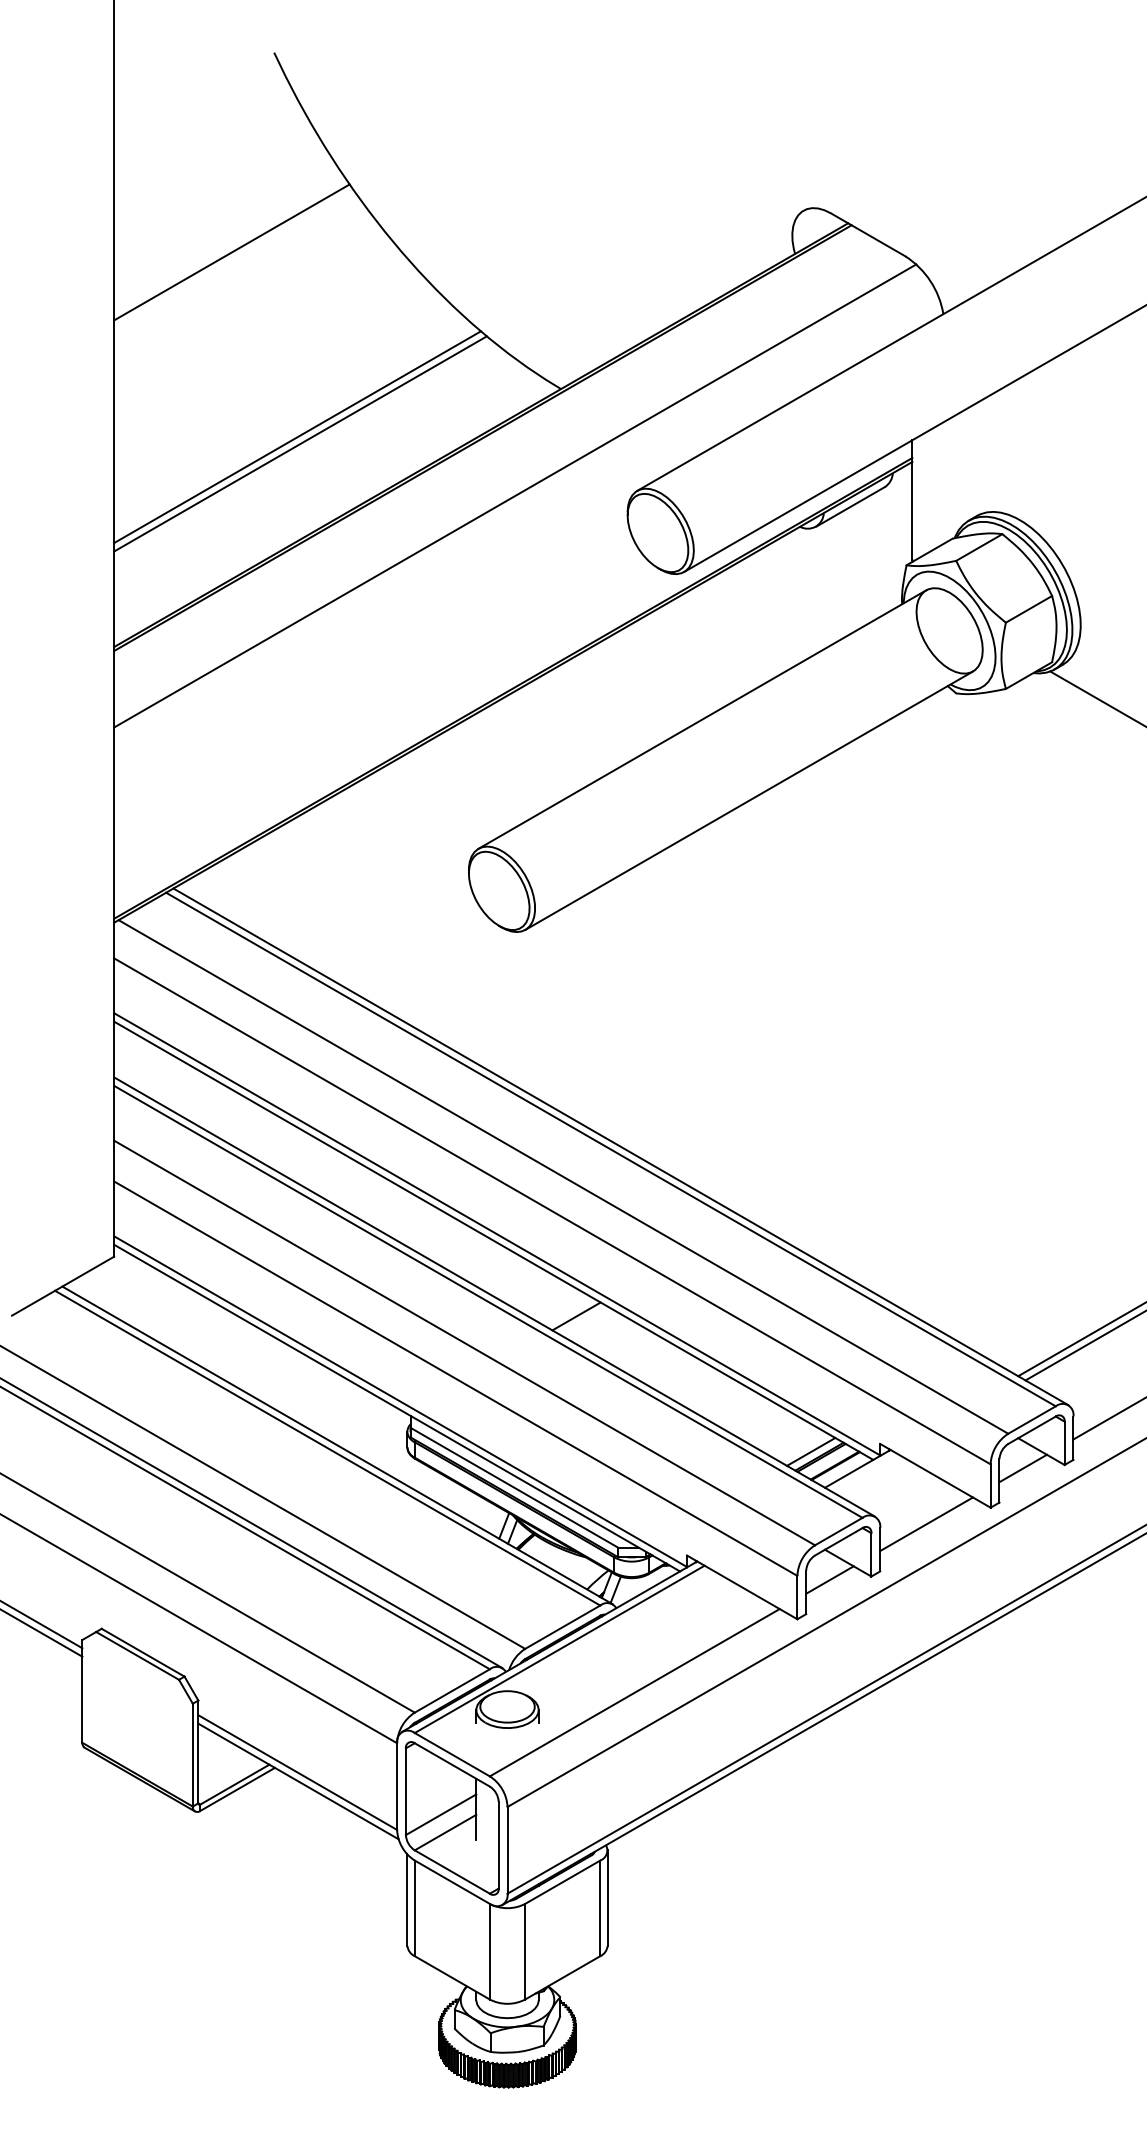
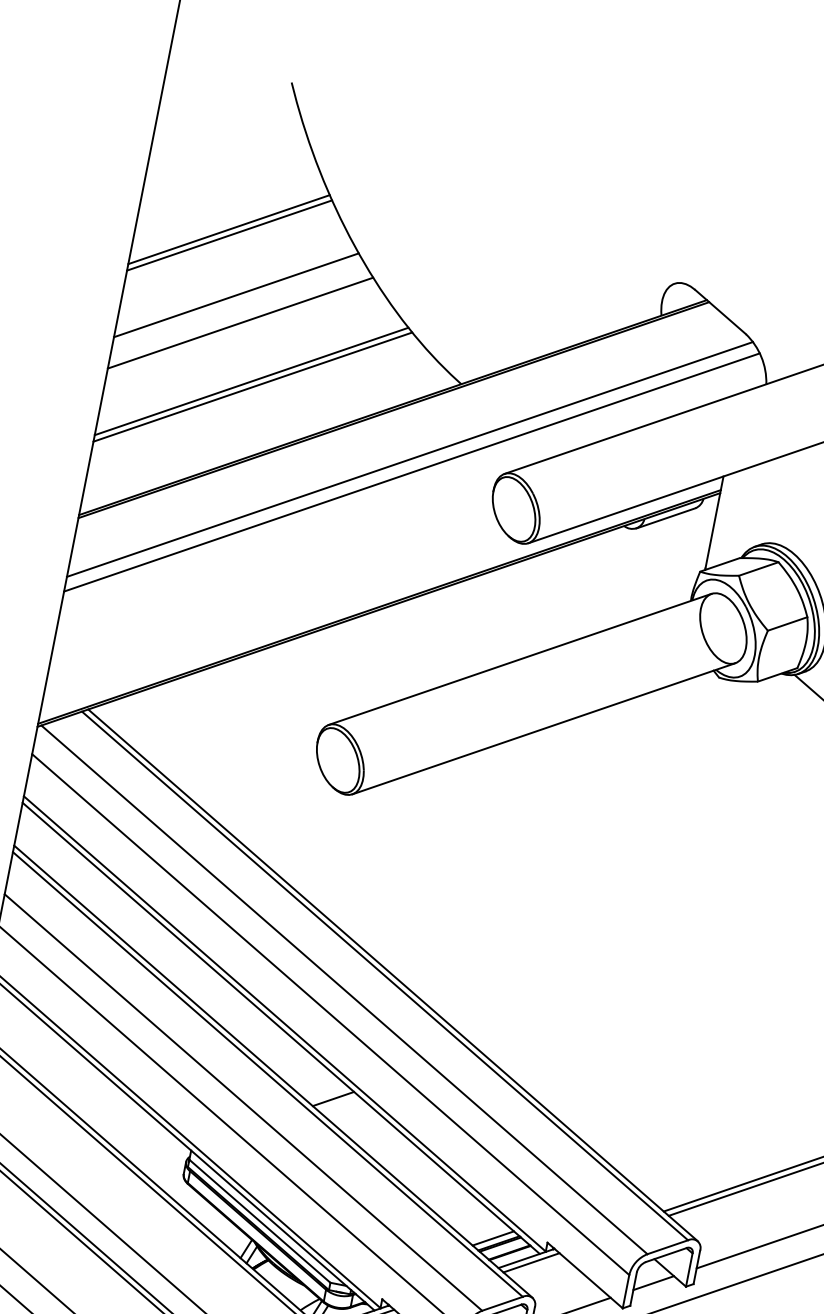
line: (233, 259) -> (229, 235), added
line: (257, 332) -> (236, 294), added
line: (269, 366) -> (240, 322), added
line: (520, 511) -> (411, 472), added
line: (864, 1473) -> (531, 1263), added

